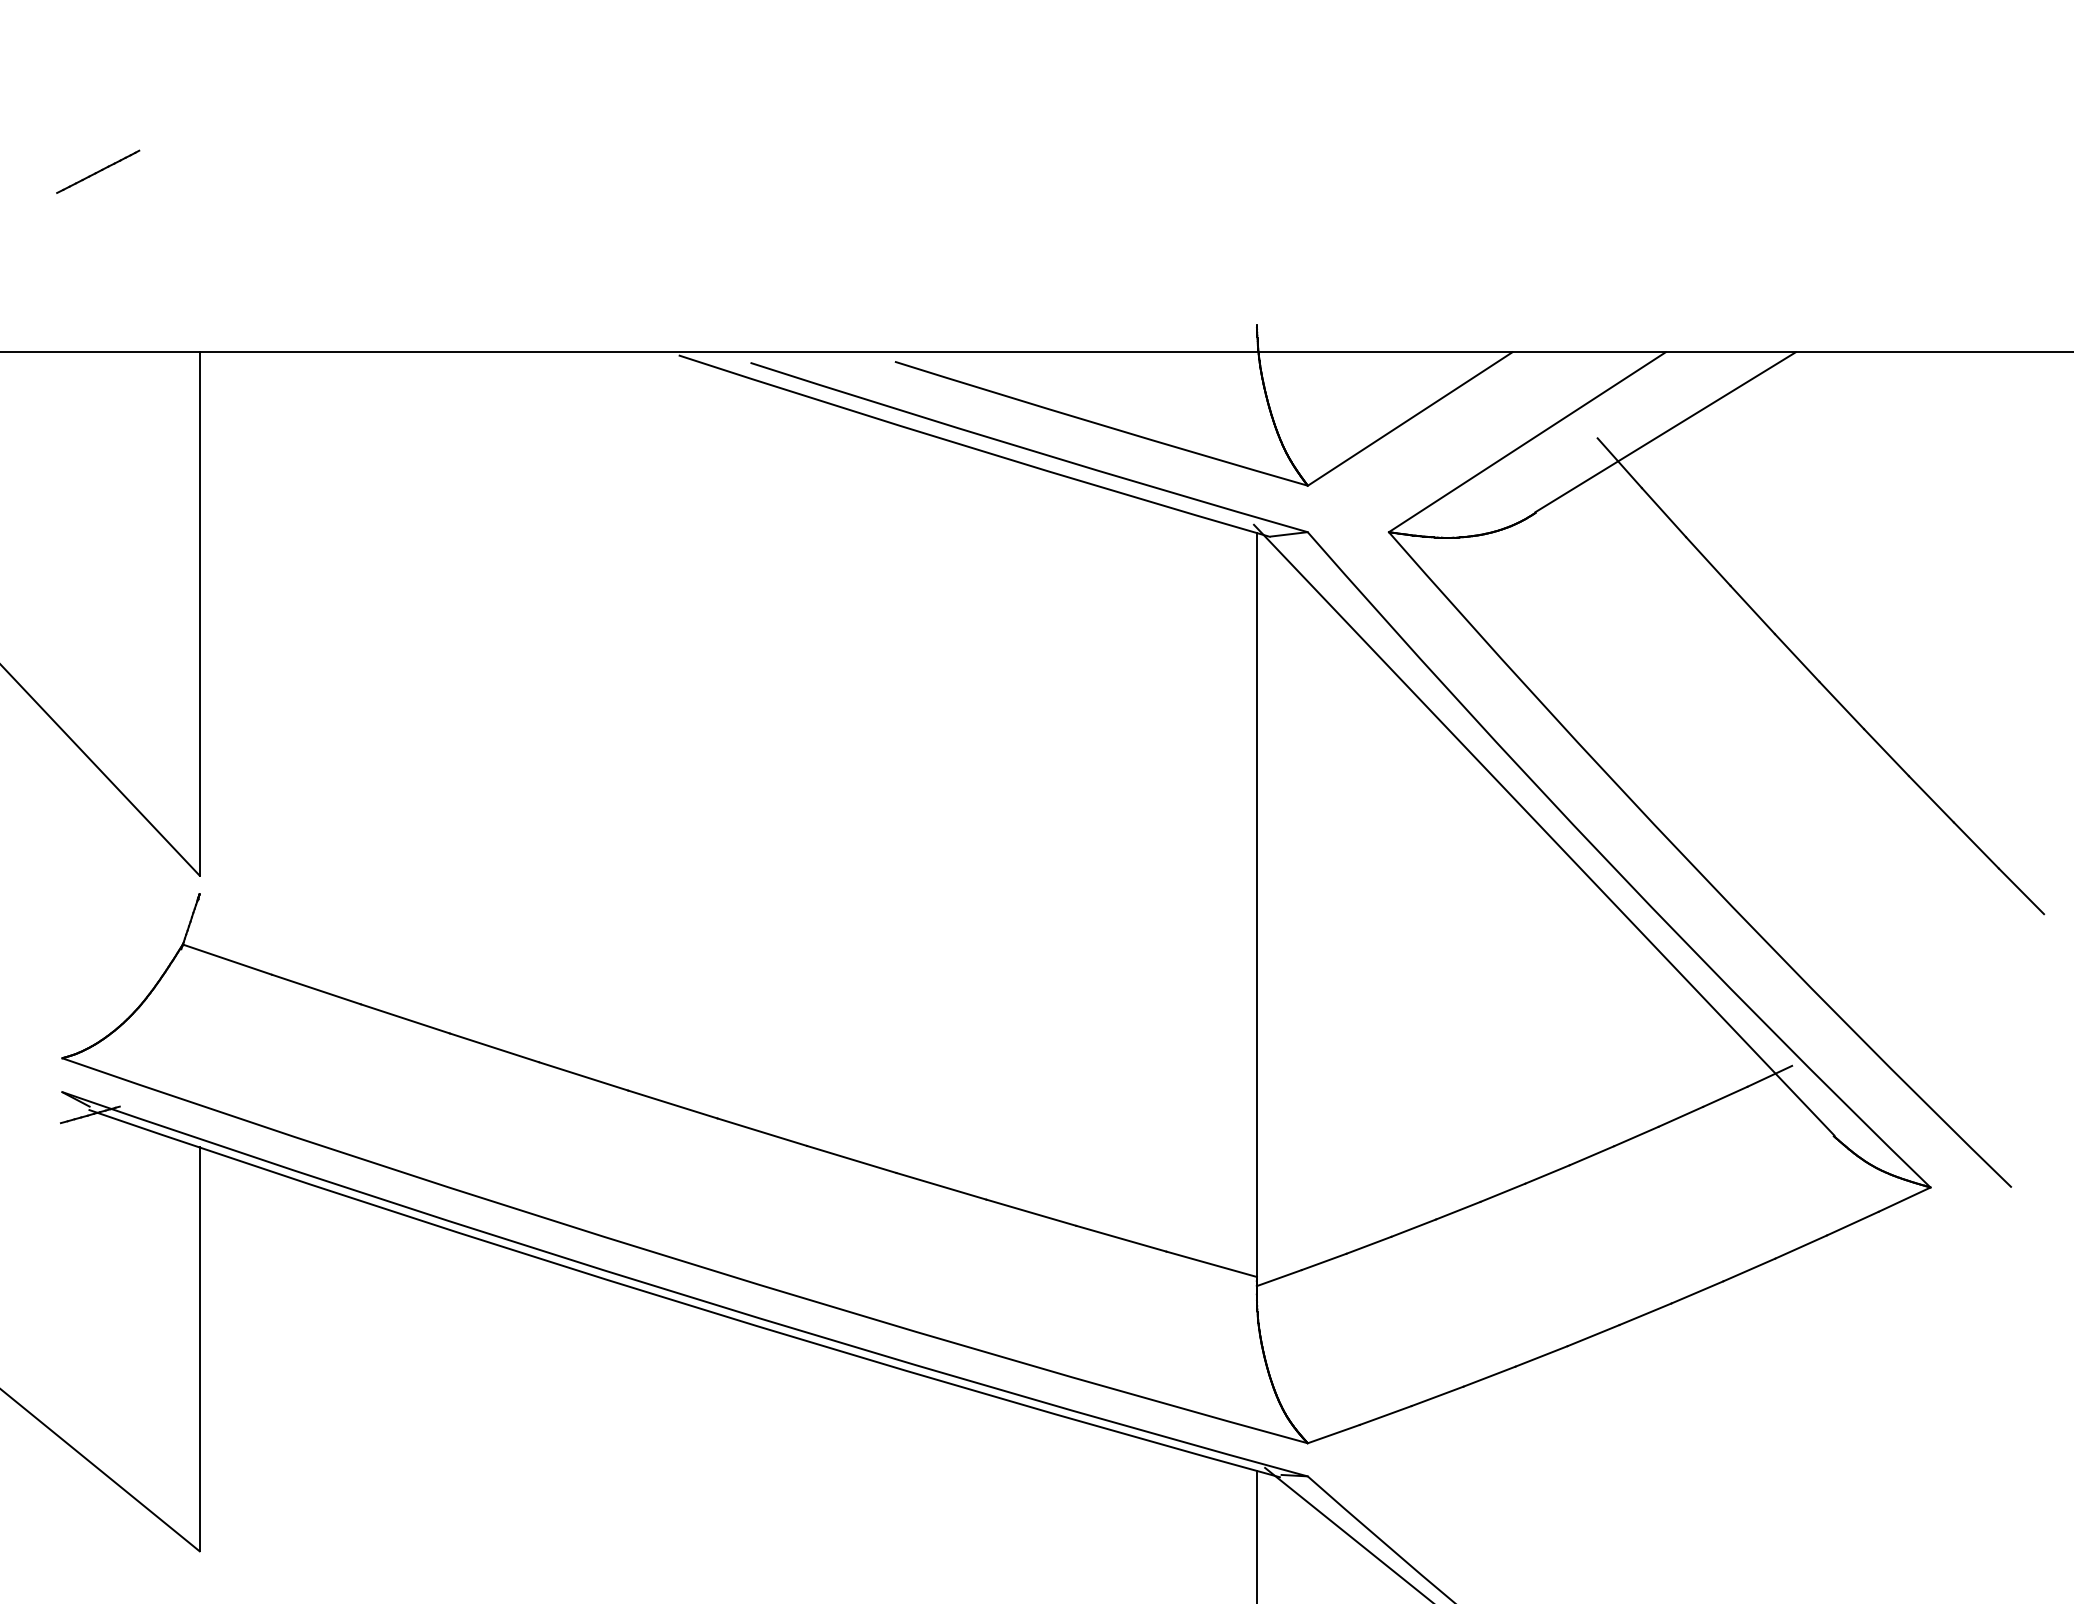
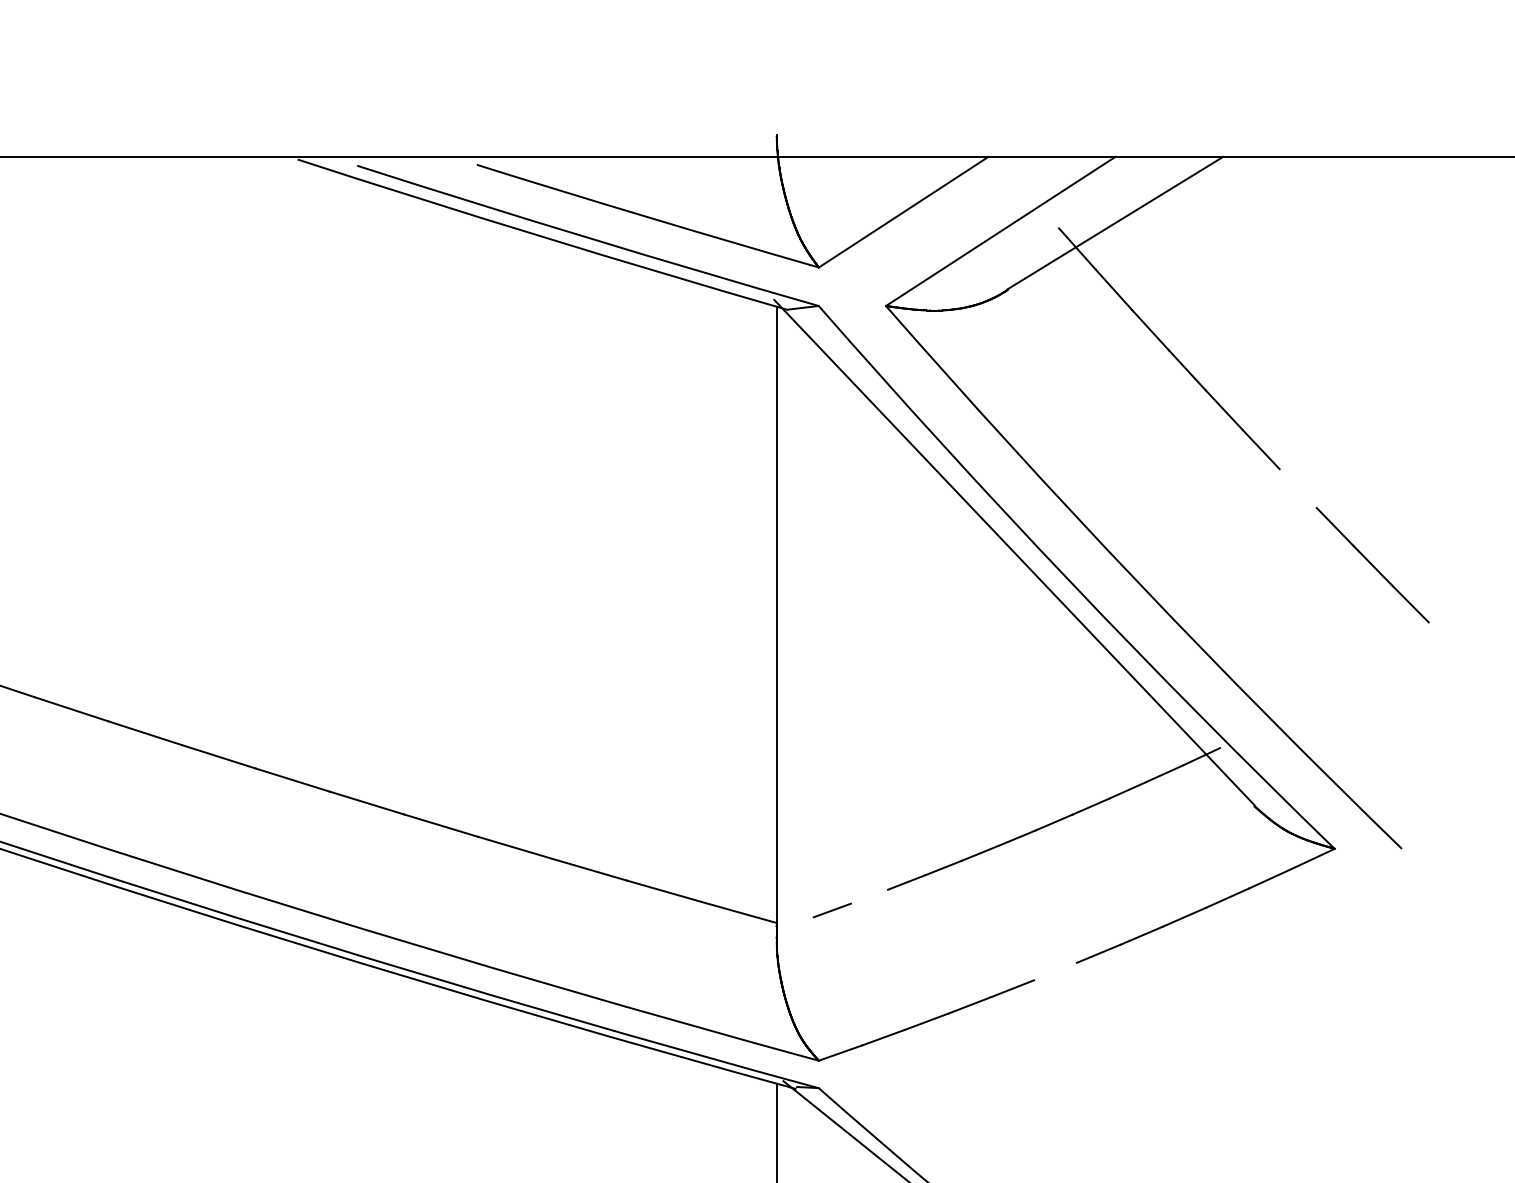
line: (1886, 752) -> (1298, 488), removed
line: (1368, 1244) -> (869, 896), removed
line: (1278, 1278) -> (794, 924), removed
line: (1593, 1335) -> (1055, 971), removed

